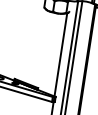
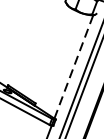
line: (60, 54) -> (73, 66), solid -> dashed

